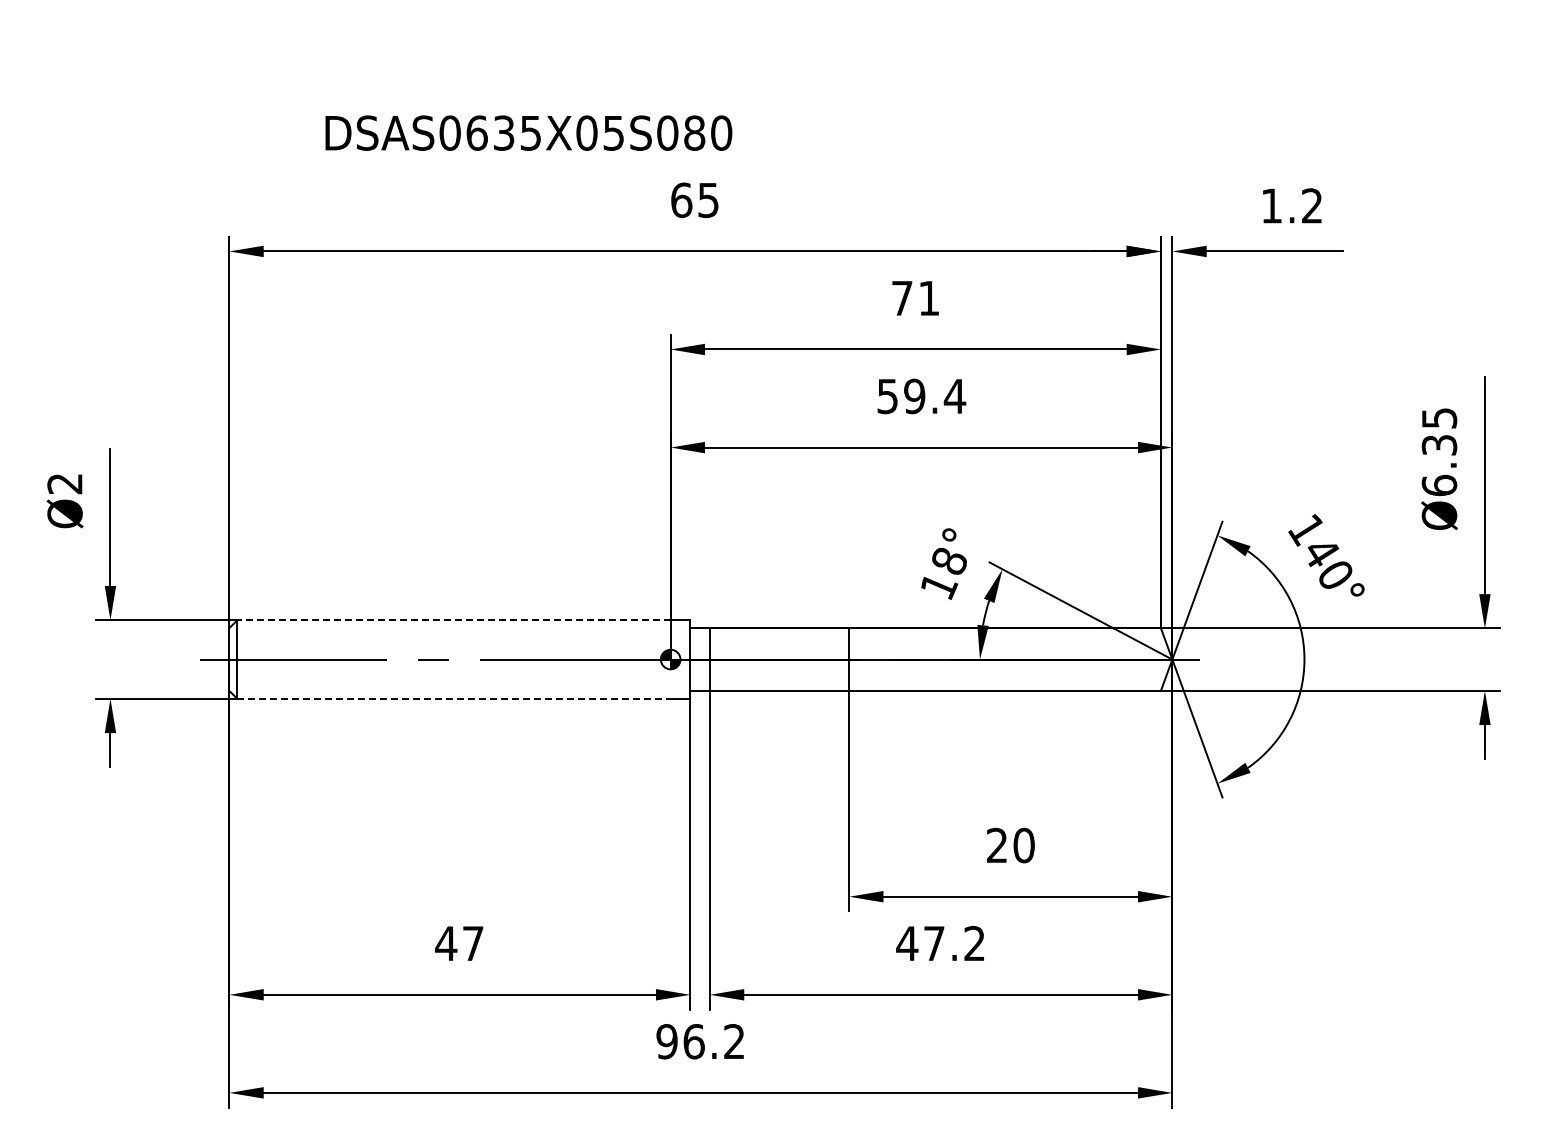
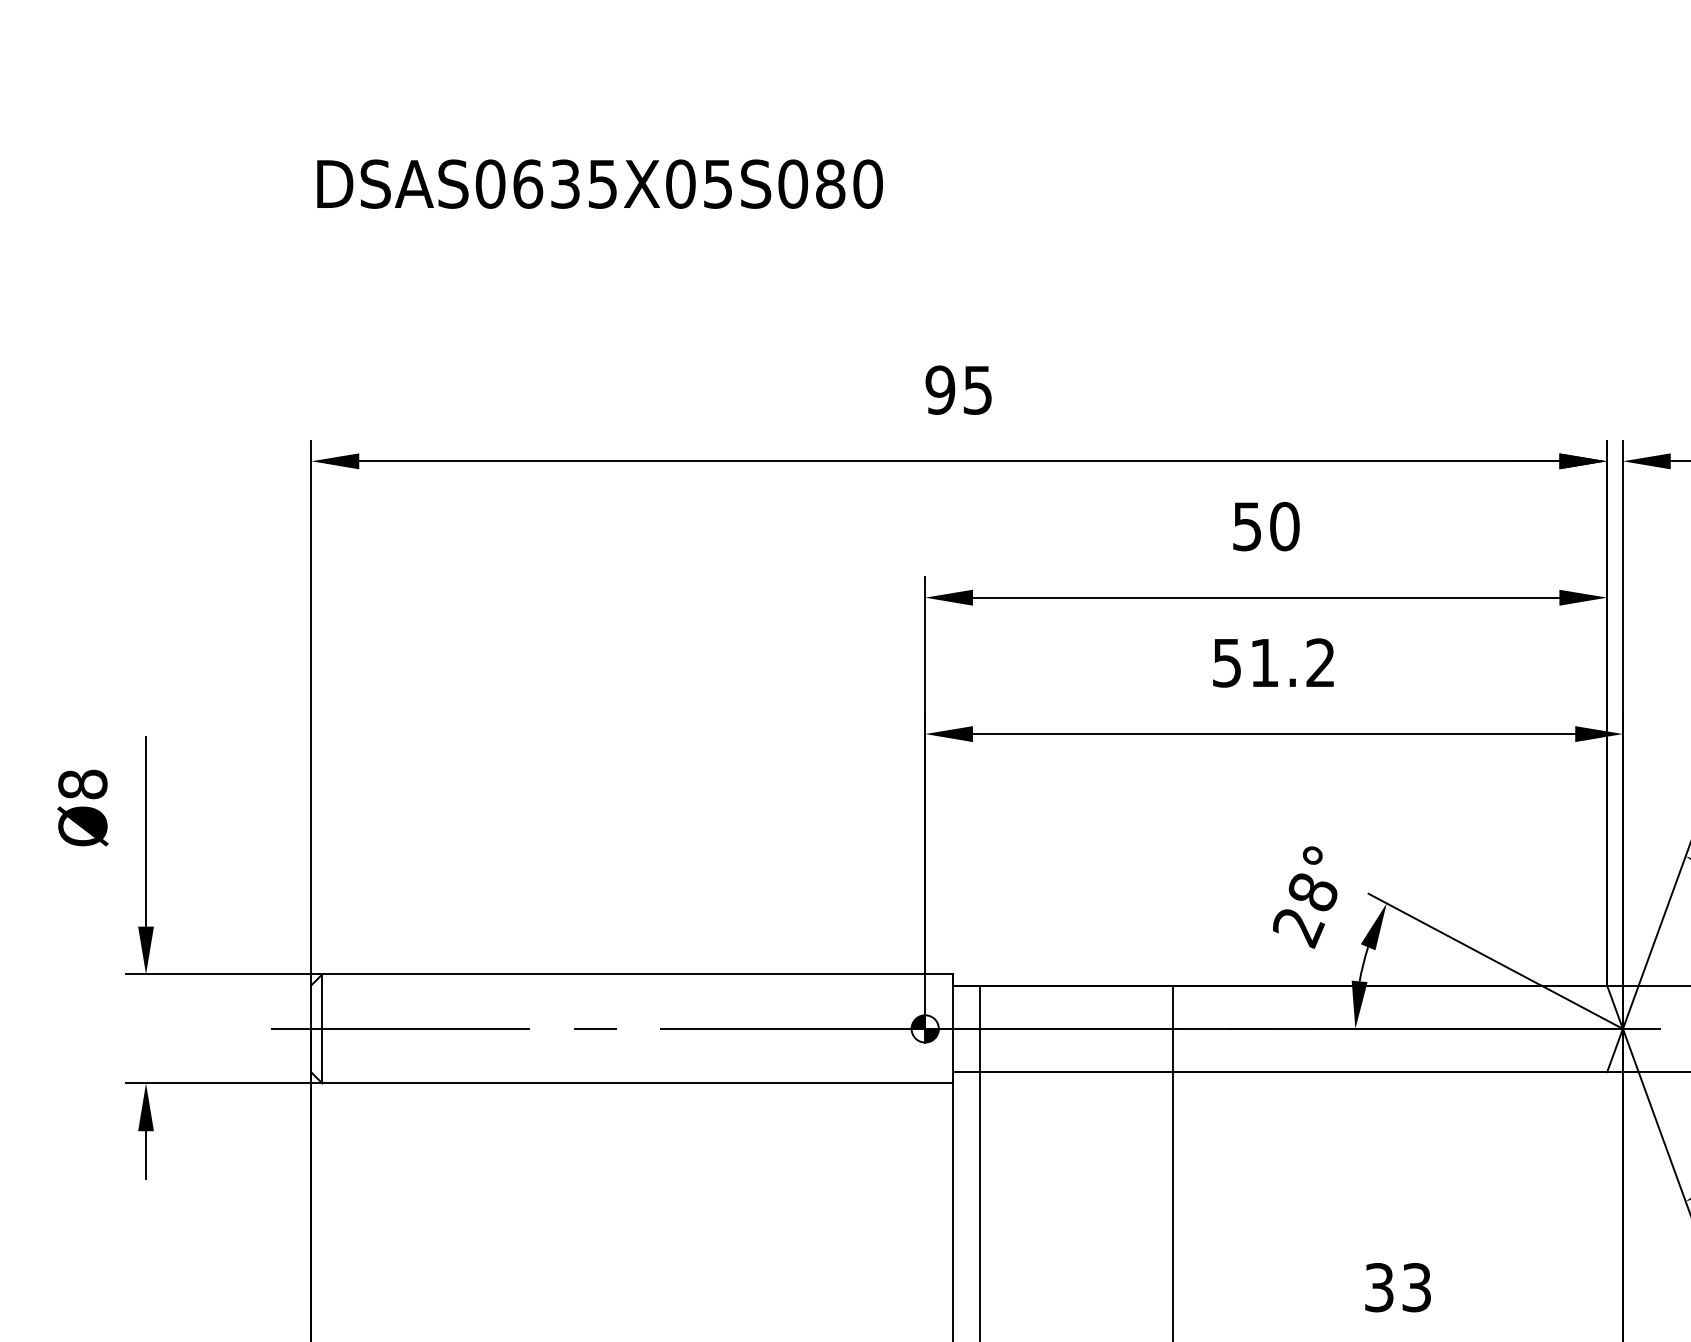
text: (528, 132) -> (599, 183), moved
text: (681, 200) -> (940, 390), 65 -> 95
text: (915, 298) -> (1265, 526), 71 -> 50
text: (935, 396) -> (1293, 663), 59.4 -> 51.2
text: (64, 483) -> (82, 784), Ø2 -> Ø8
text: (939, 587) -> (1299, 928), 18° -> 28°
line: (453, 620) -> (623, 974), dashed -> solid
line: (453, 698) -> (623, 1083), dashed -> solid
text: (1010, 845) -> (1397, 1287), 20 -> 33

